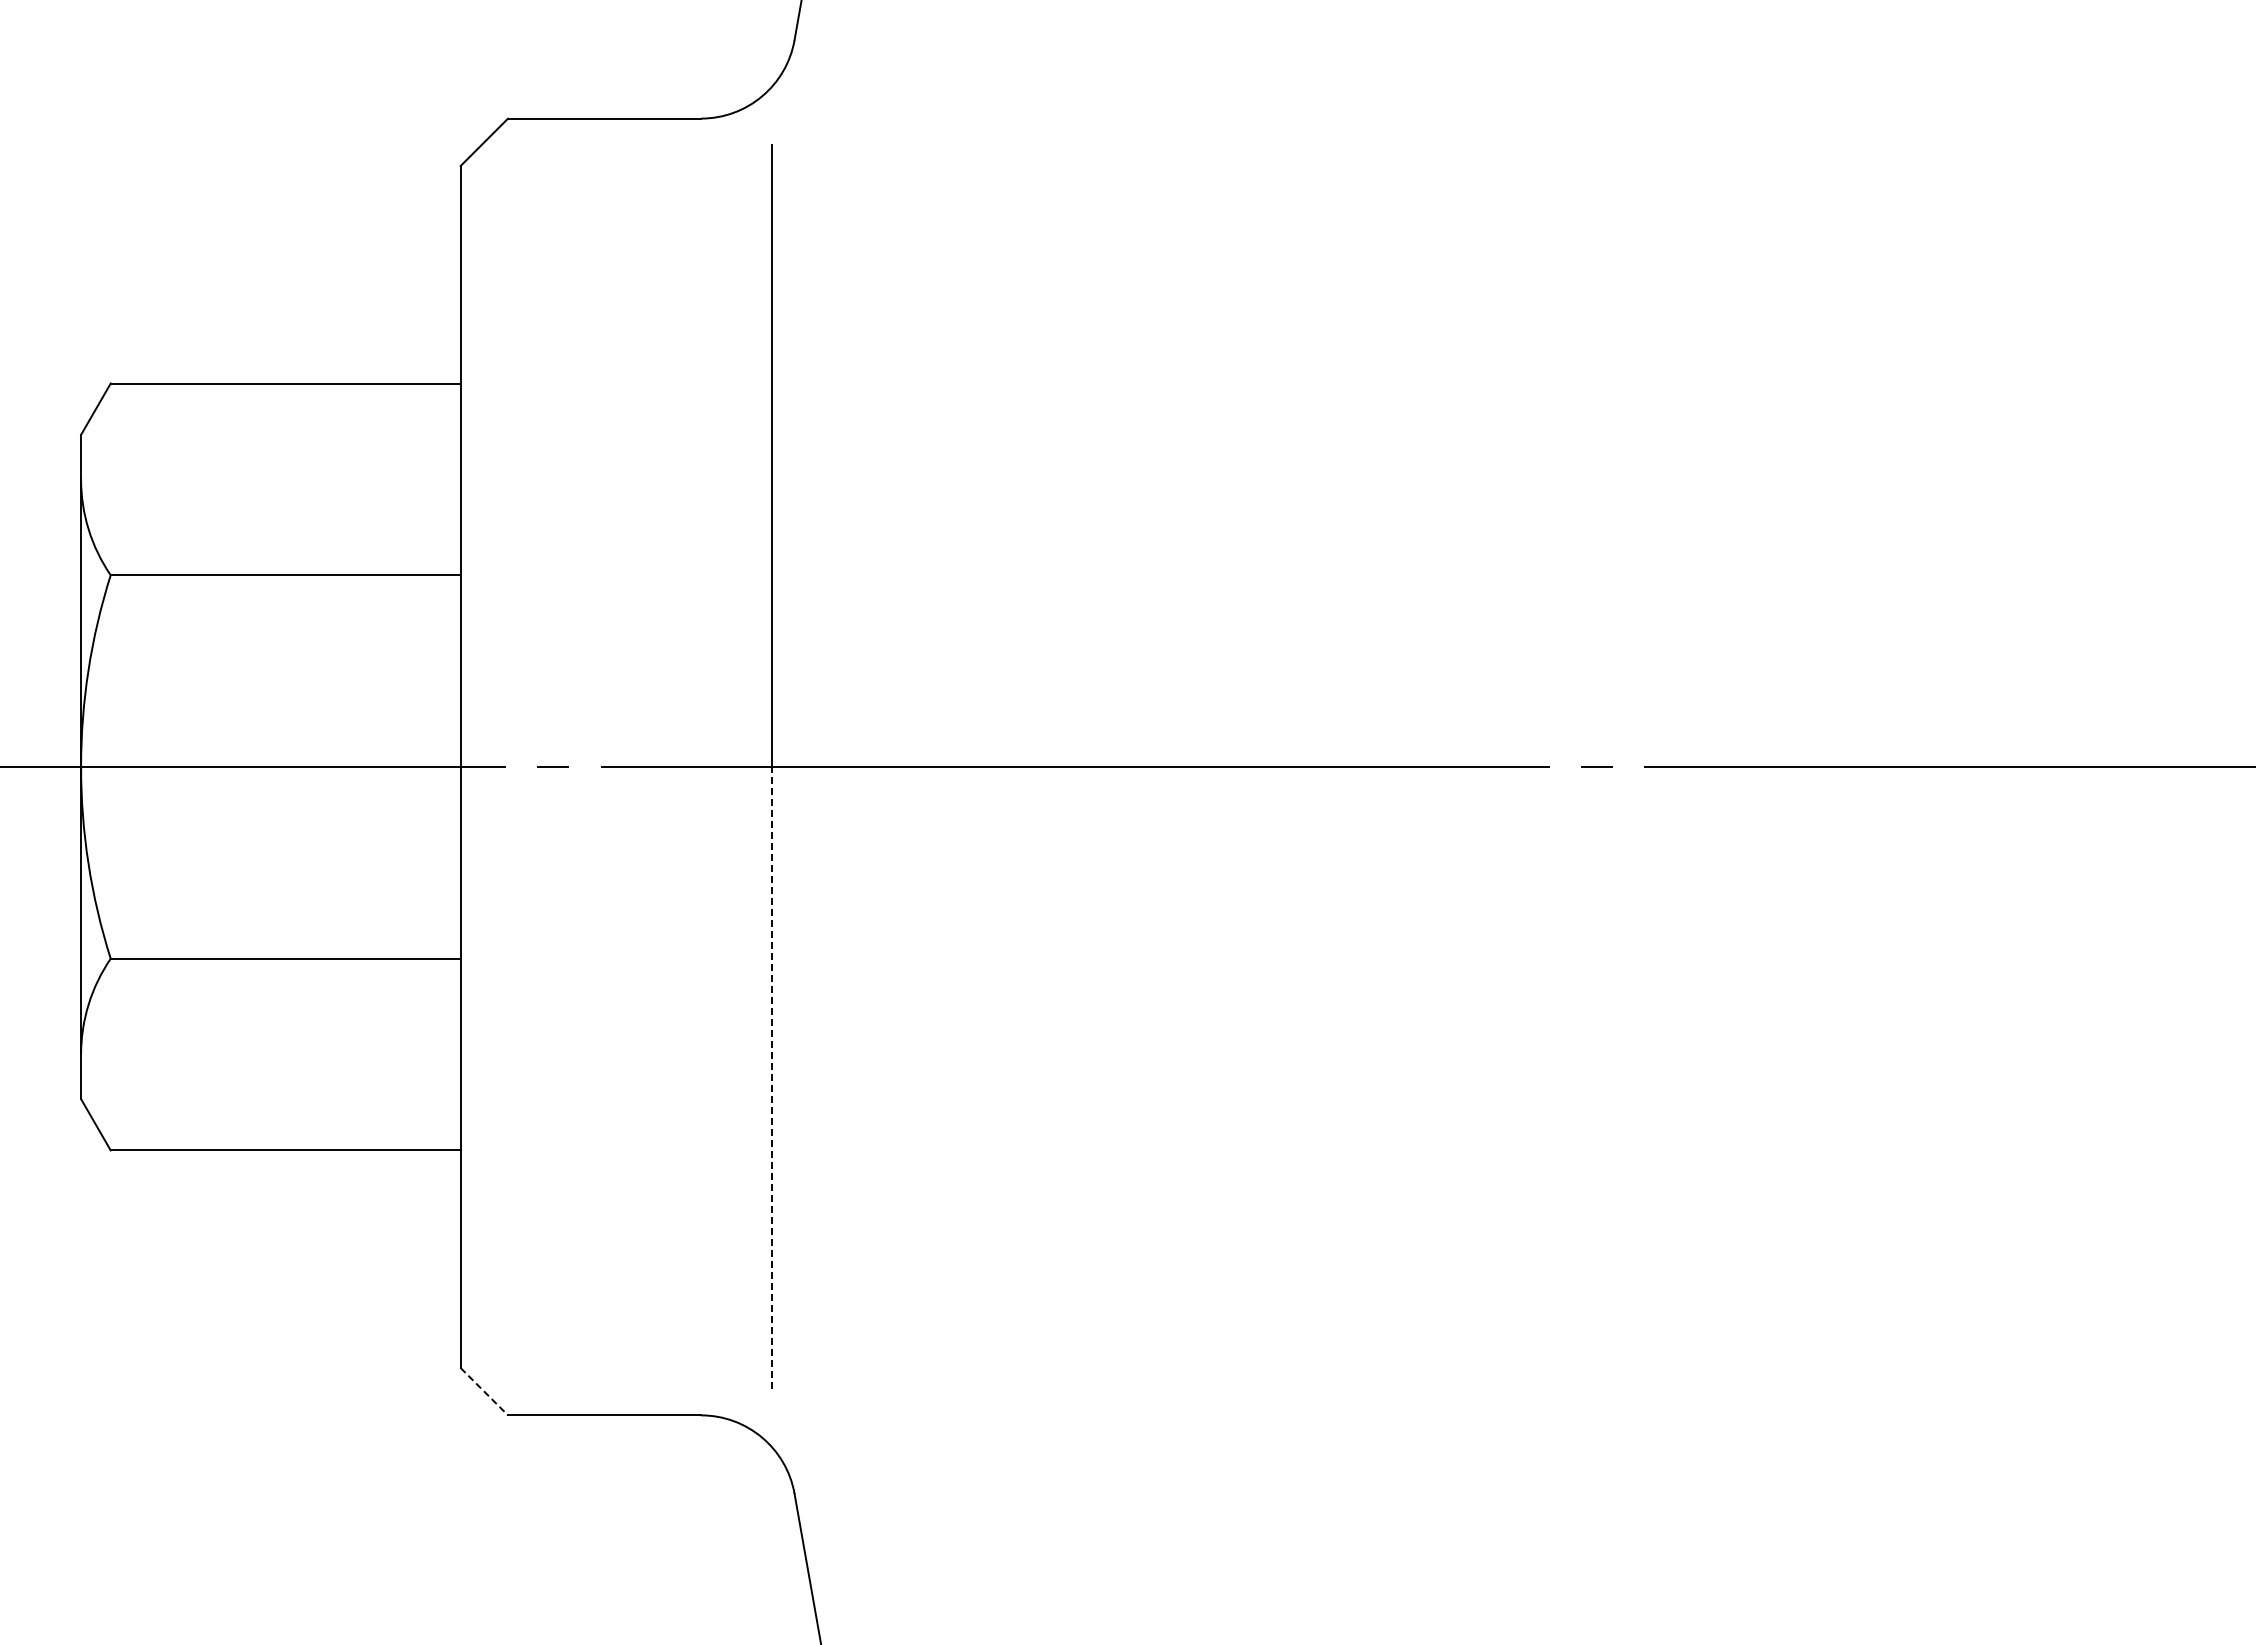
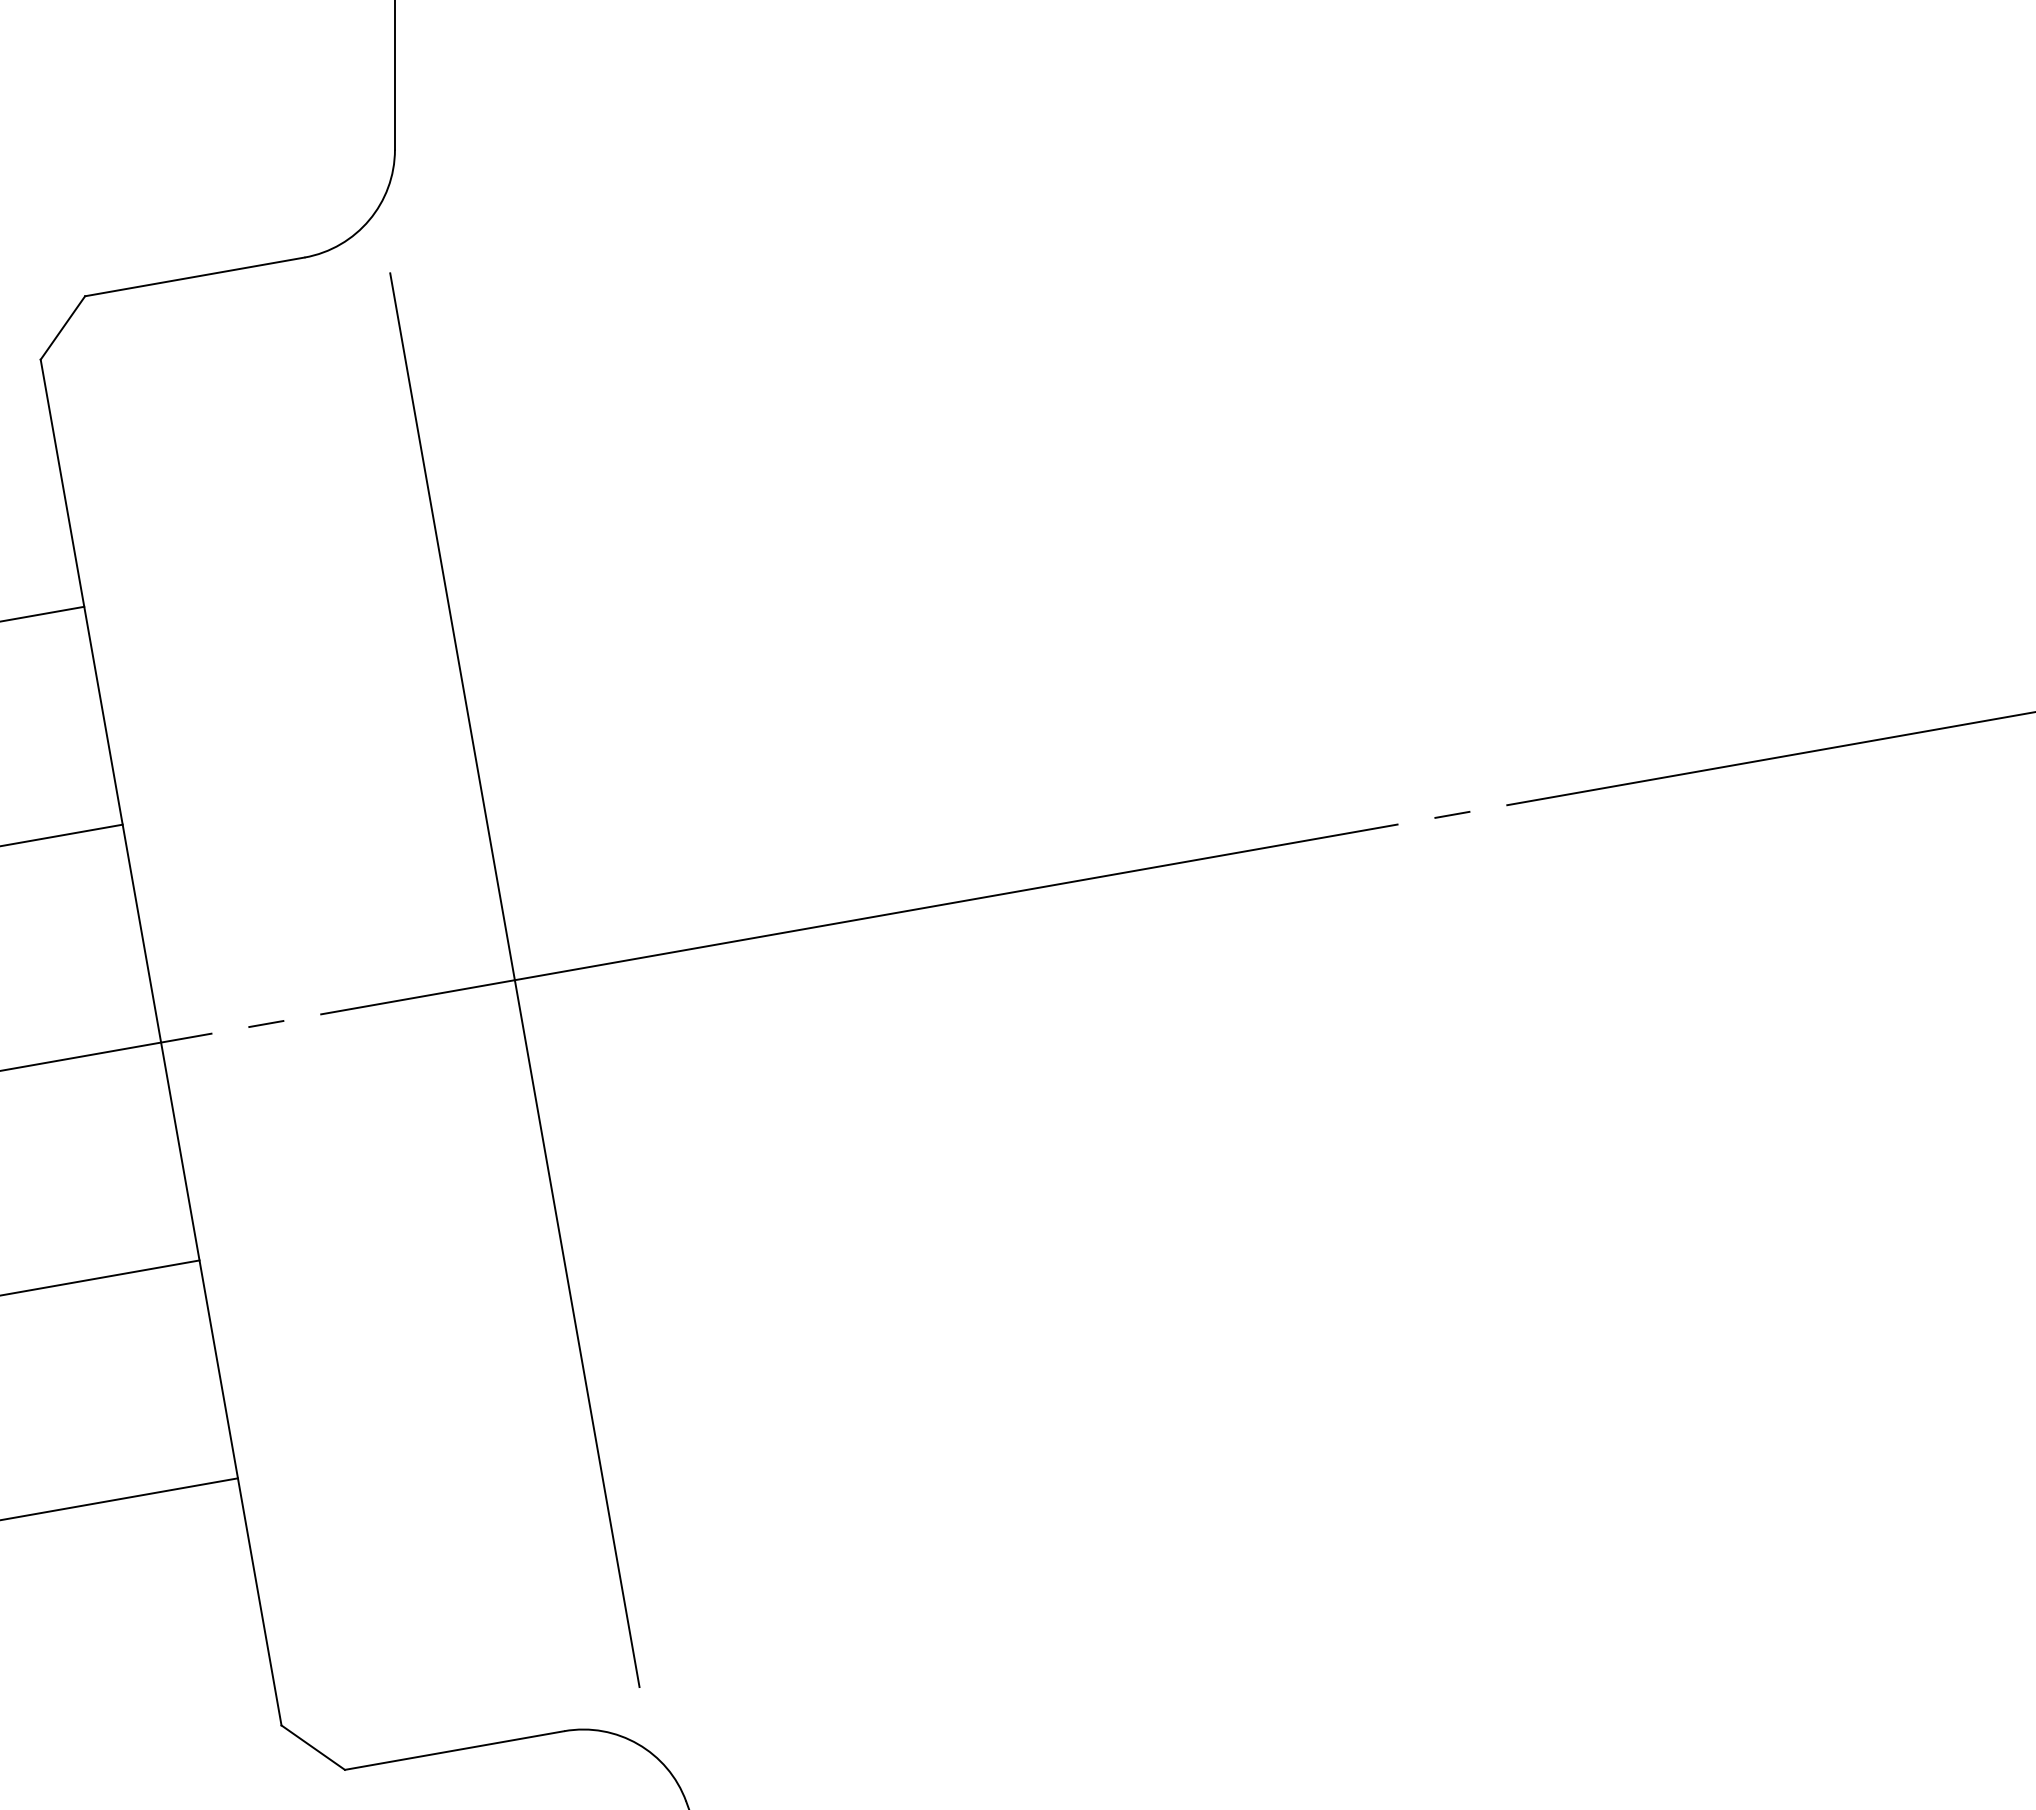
line: (771, 1077) -> (576, 1333), dashed -> solid
line: (484, 1391) -> (313, 1747), dashed -> solid

